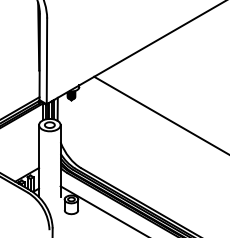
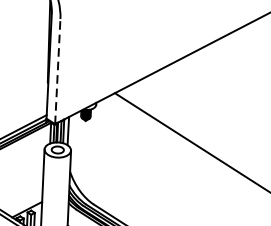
line: (46, 61) -> (57, 71), solid -> dashed

